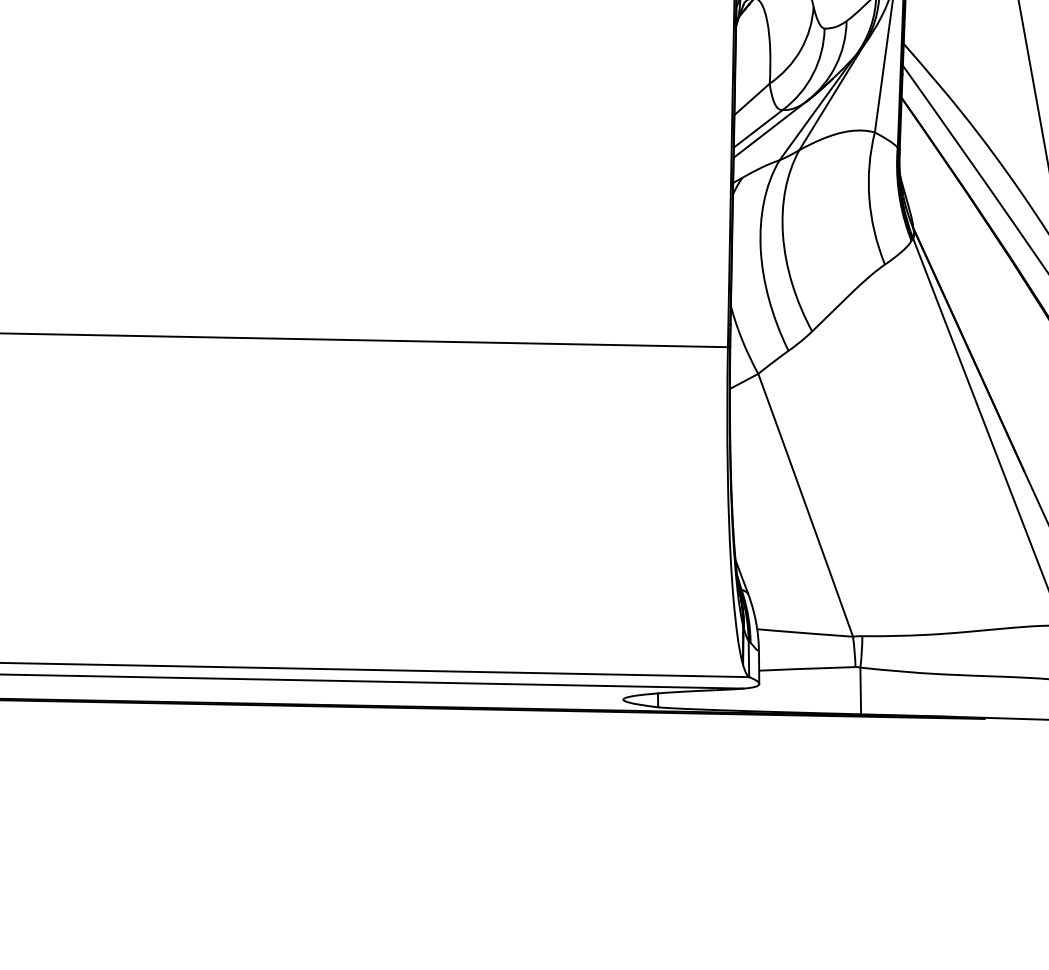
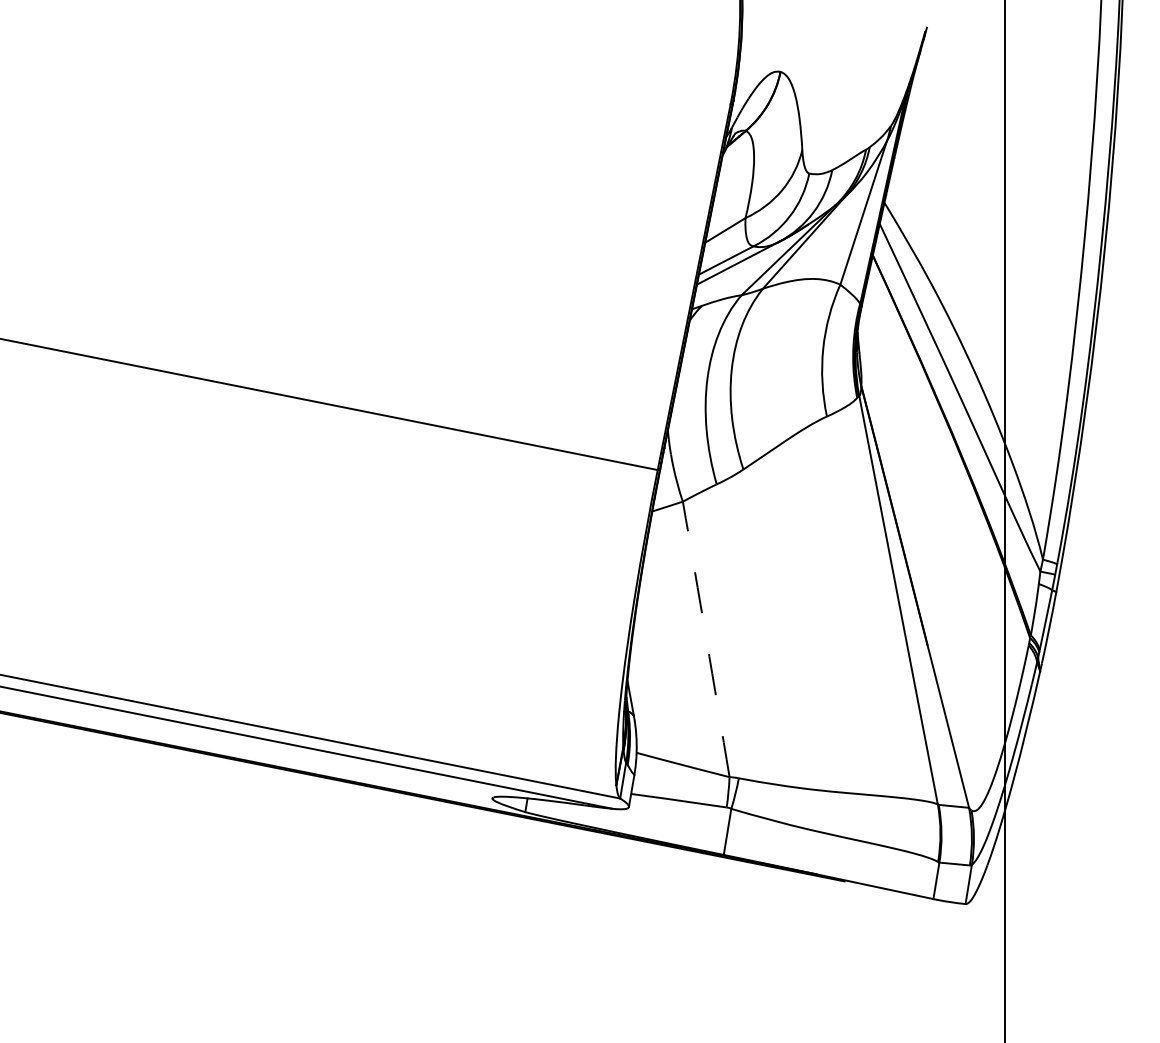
arc: (805, 505) -> (706, 639), solid -> dashed

